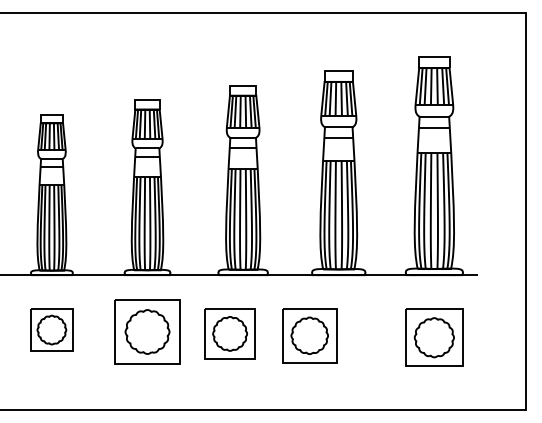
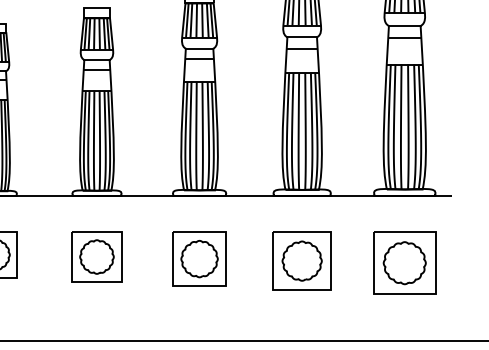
part: (147, 331) -> (96, 256), size x0.71
part: (229, 333) -> (198, 258), moved
part: (309, 335) -> (301, 260), moved

